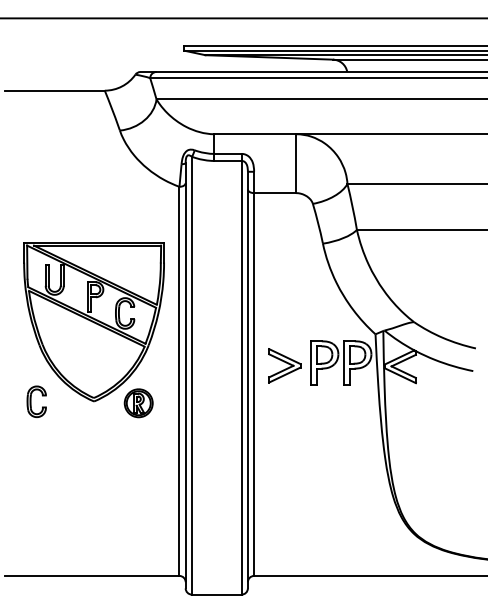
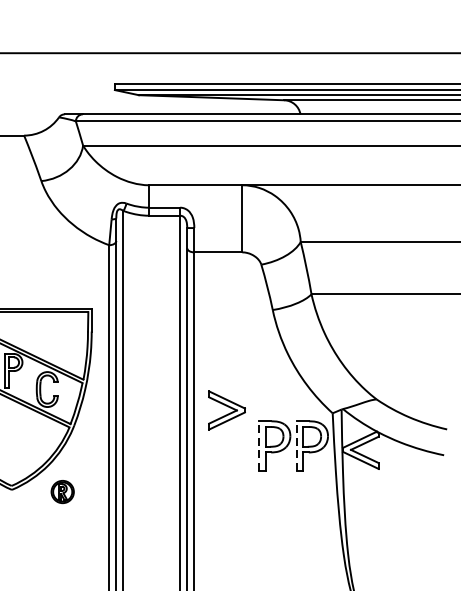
line: (310, 363) -> (258, 446), solid -> dashed
line: (343, 363) -> (296, 446), solid -> dashed
part: (284, 365) -> (226, 410), moved
part: (138, 403) -> (62, 492), size x0.7

